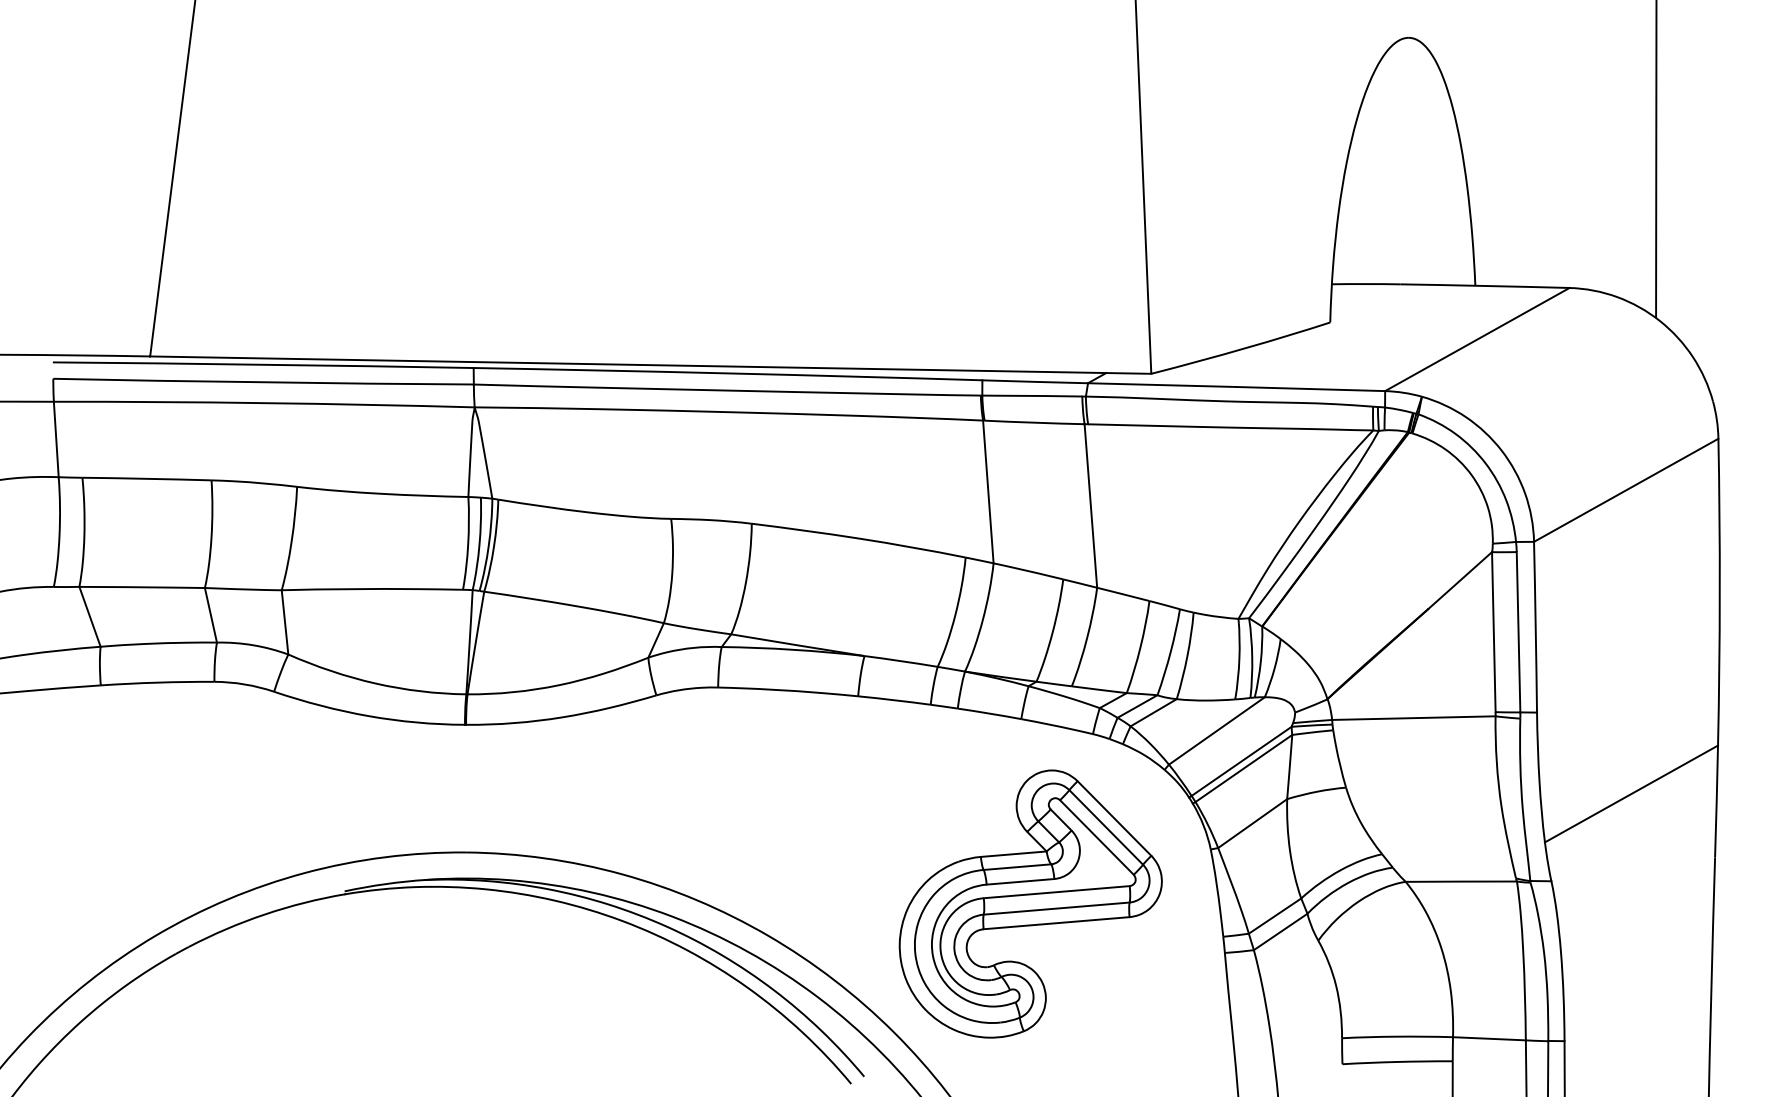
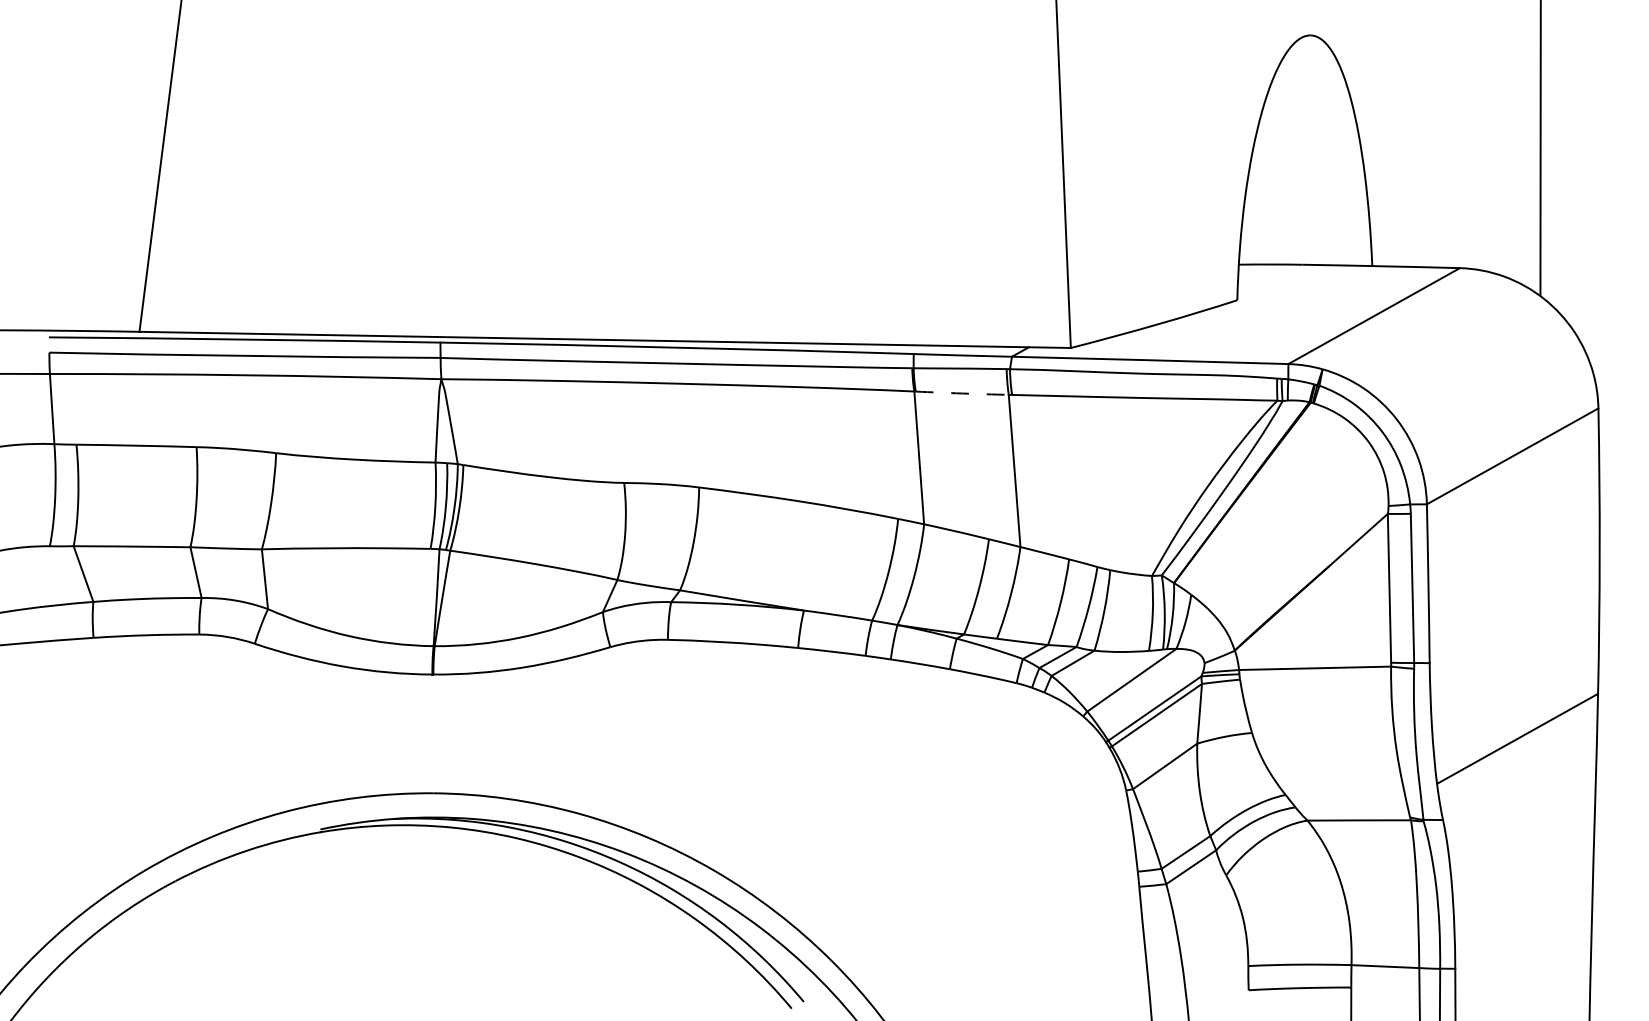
arc: (1034, 422) -> (962, 393), solid -> dashed
part: (1030, 903) -> (958, 840), removed

